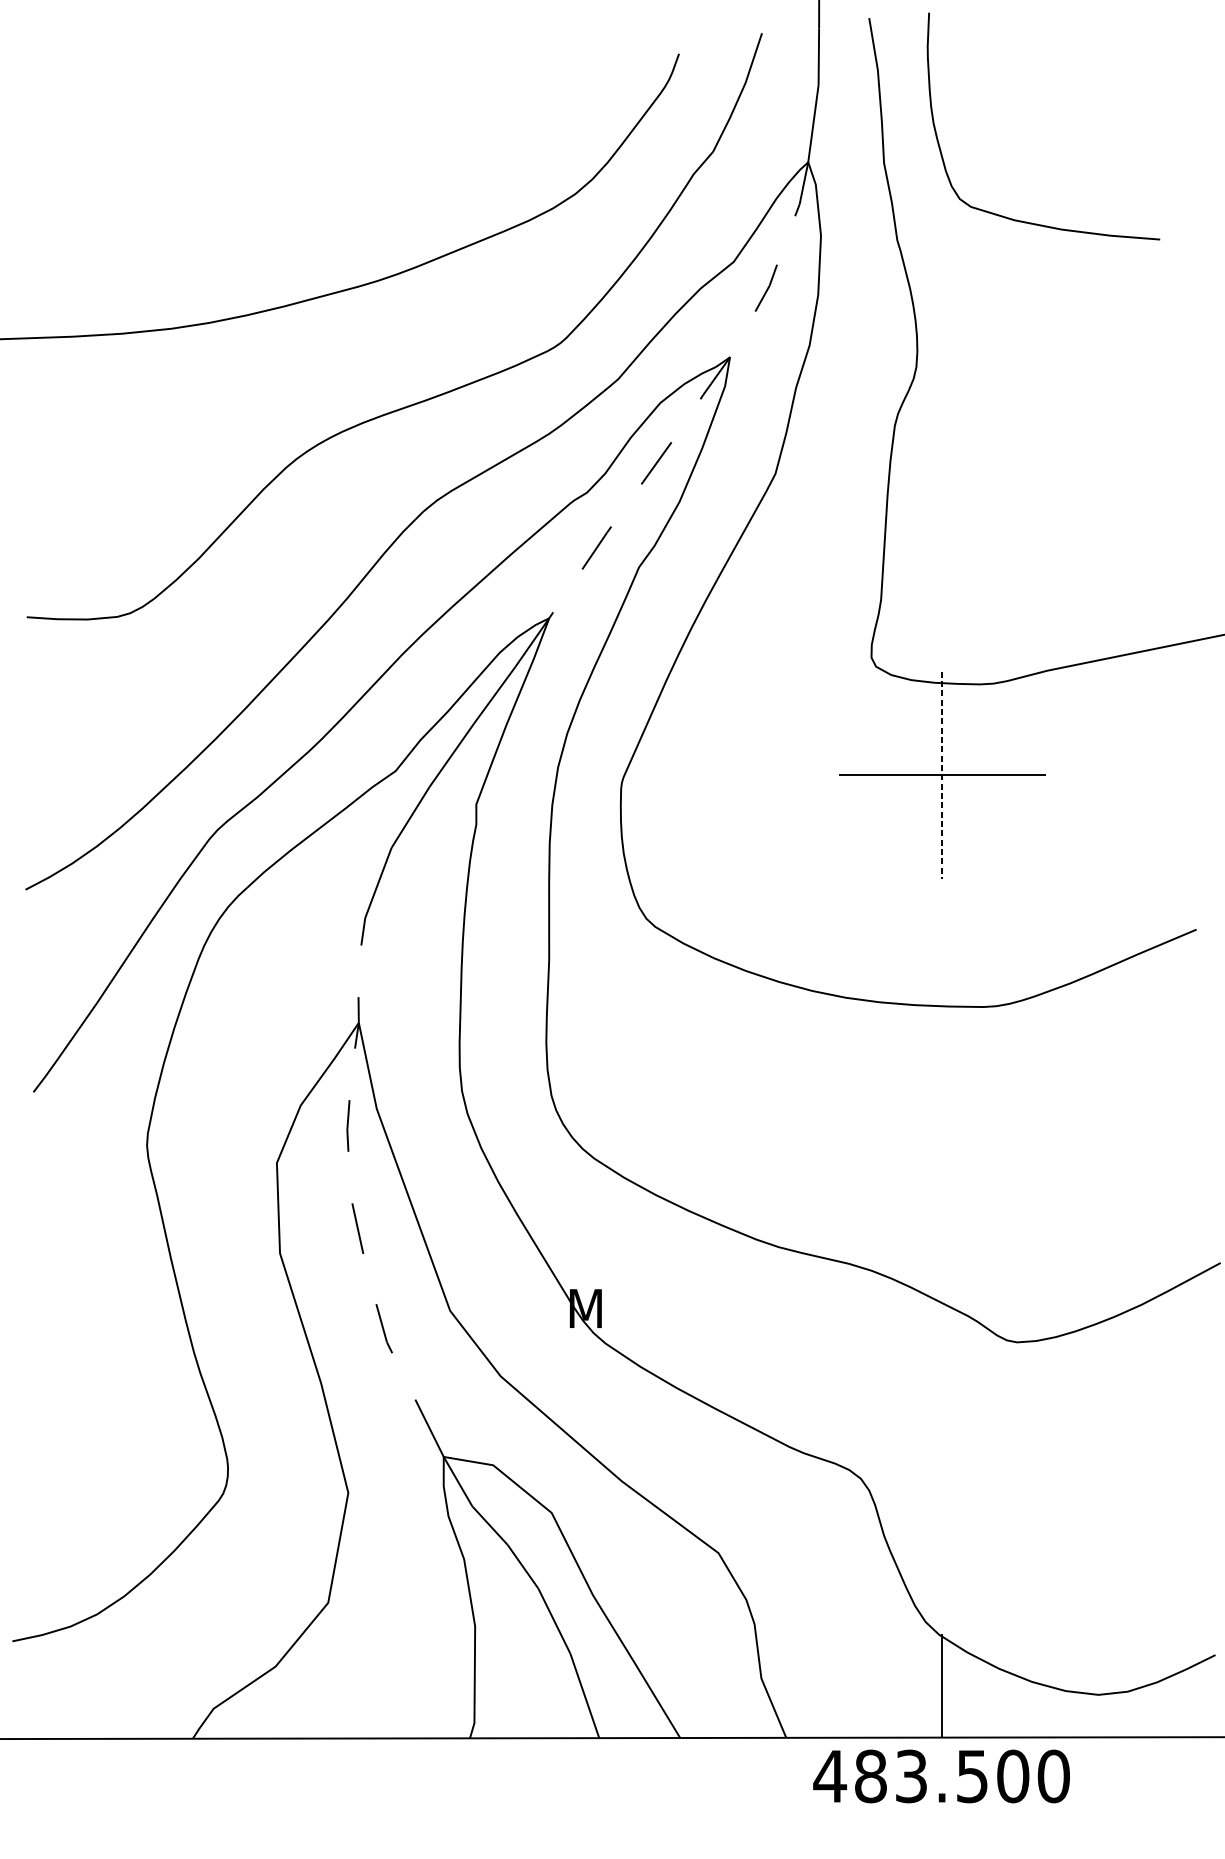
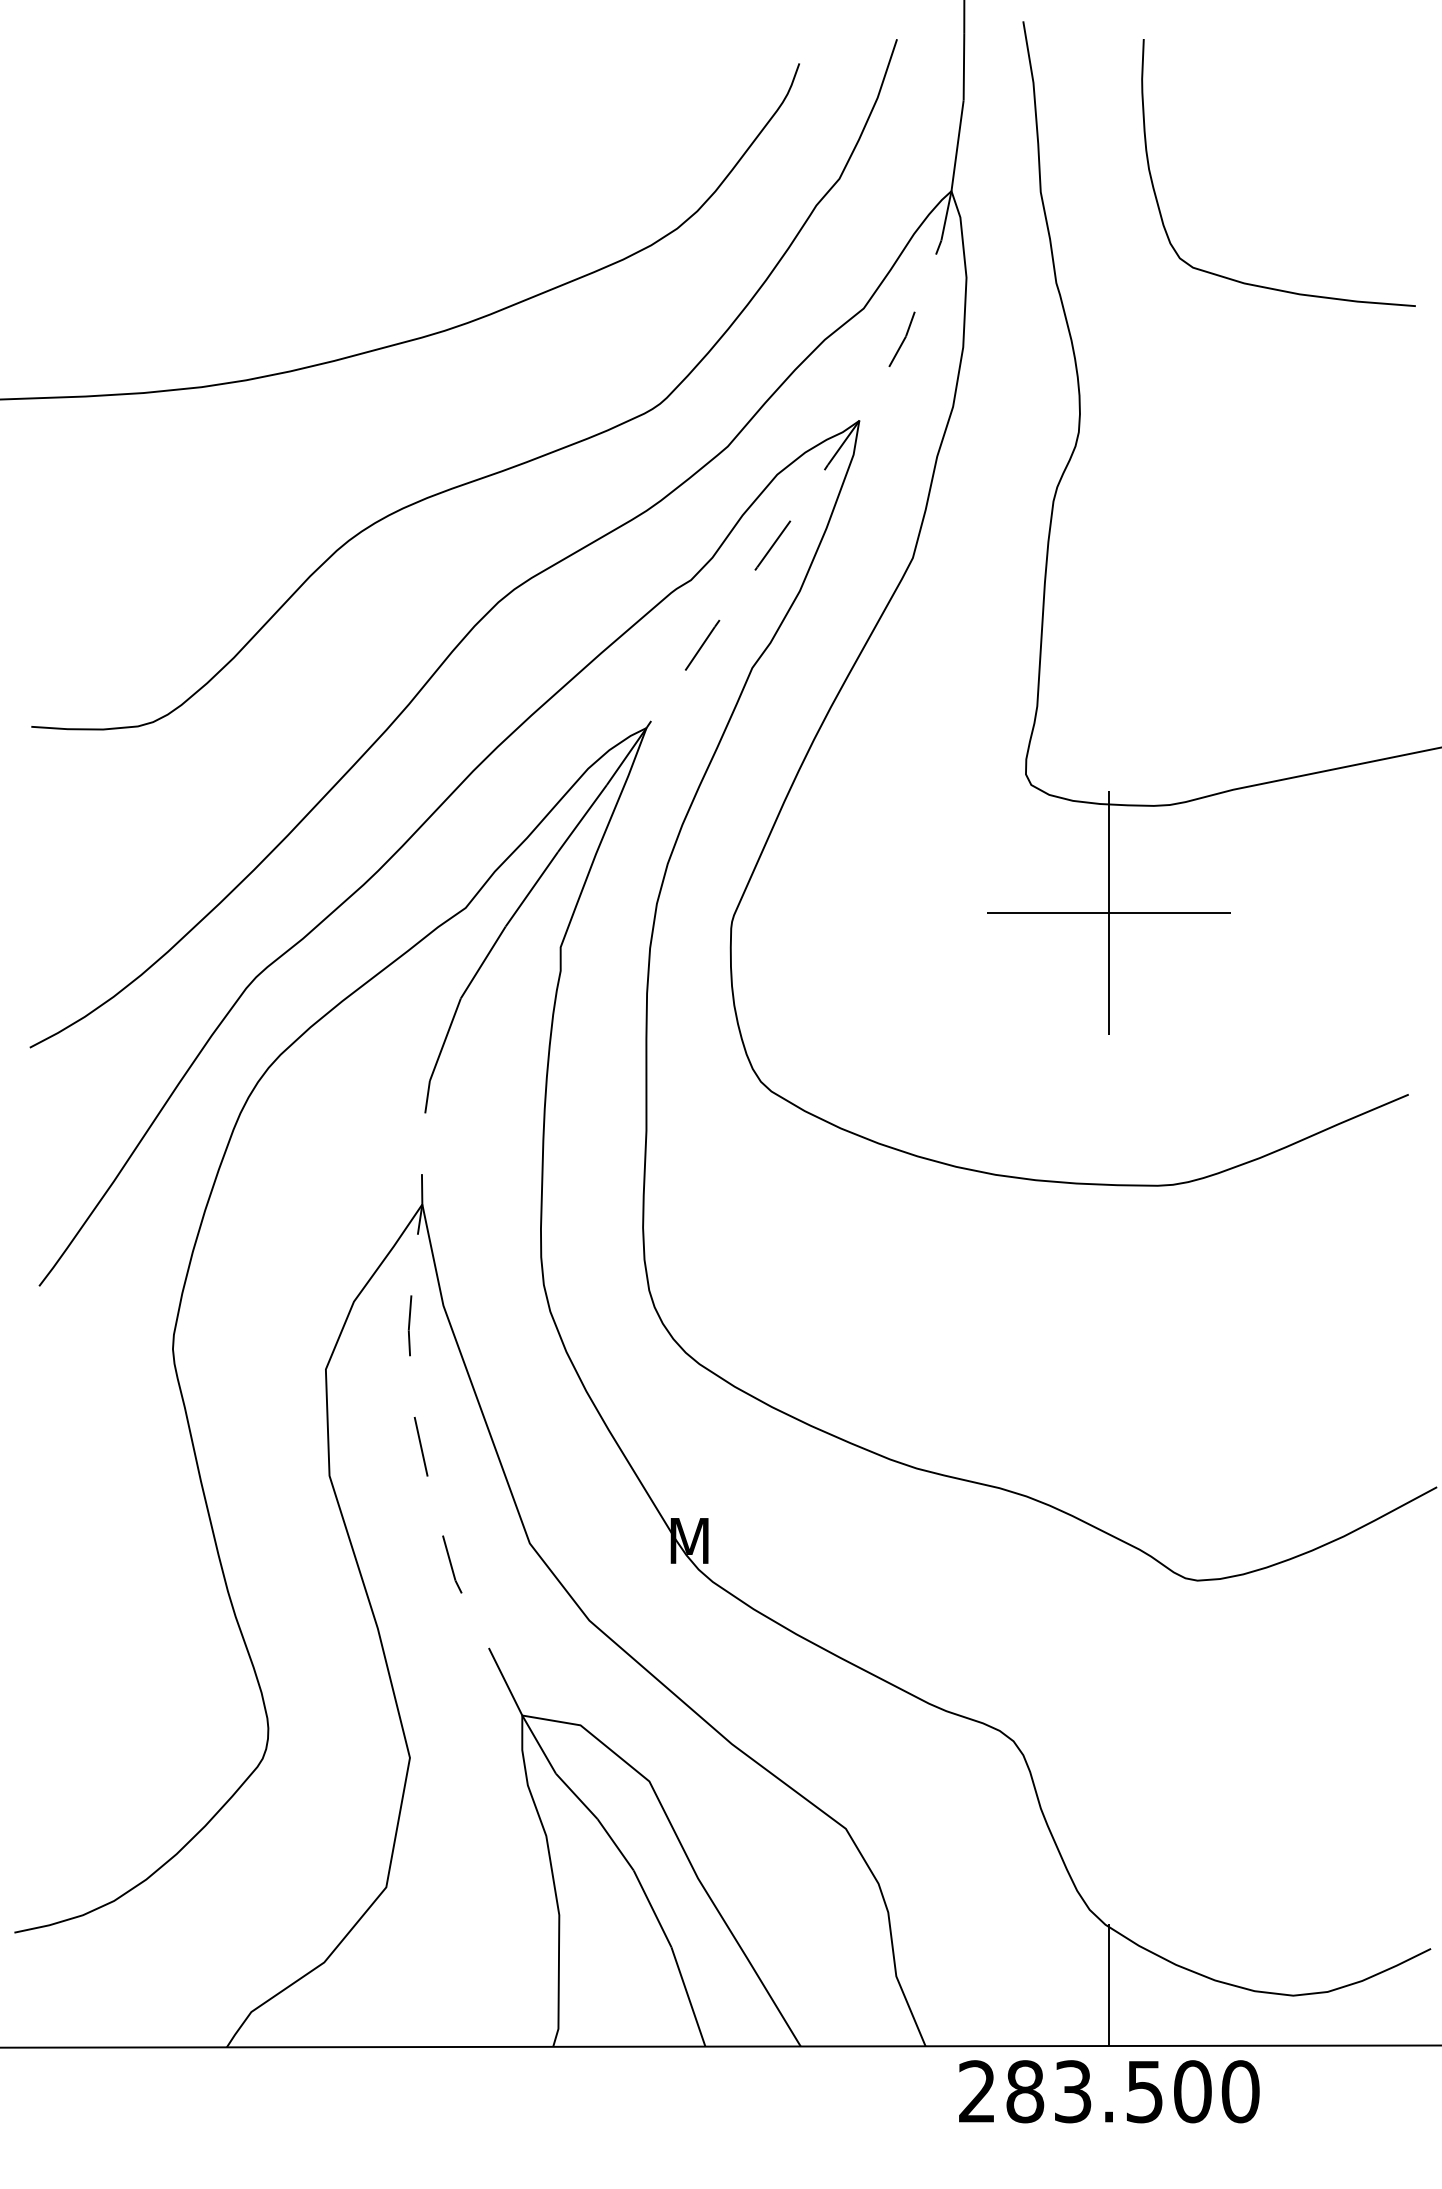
curve: (1024, 221) -> (1256, 284), moved
line: (942, 774) -> (1109, 912), dashed -> solid
text: (830, 1776) -> (977, 2091), 483.500 -> 283.500

